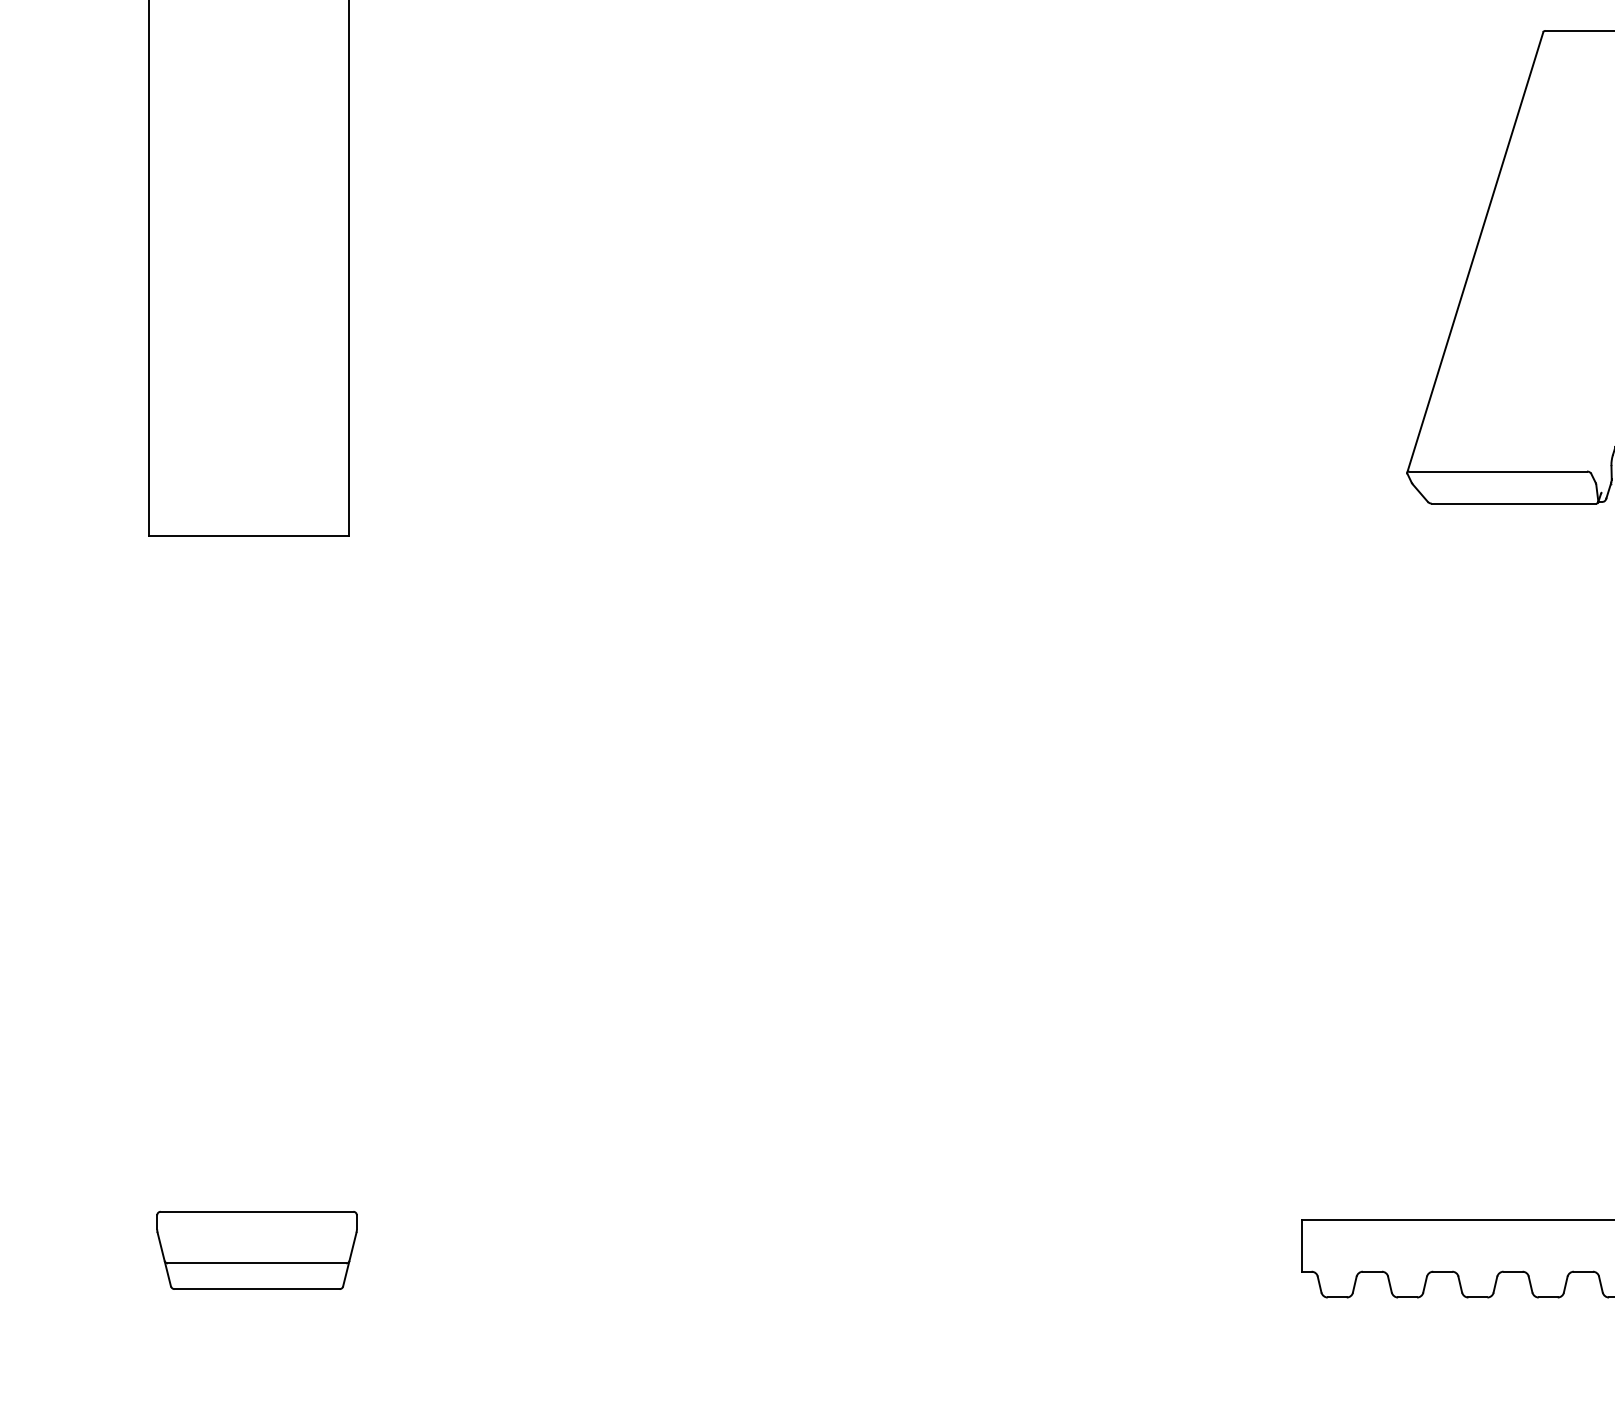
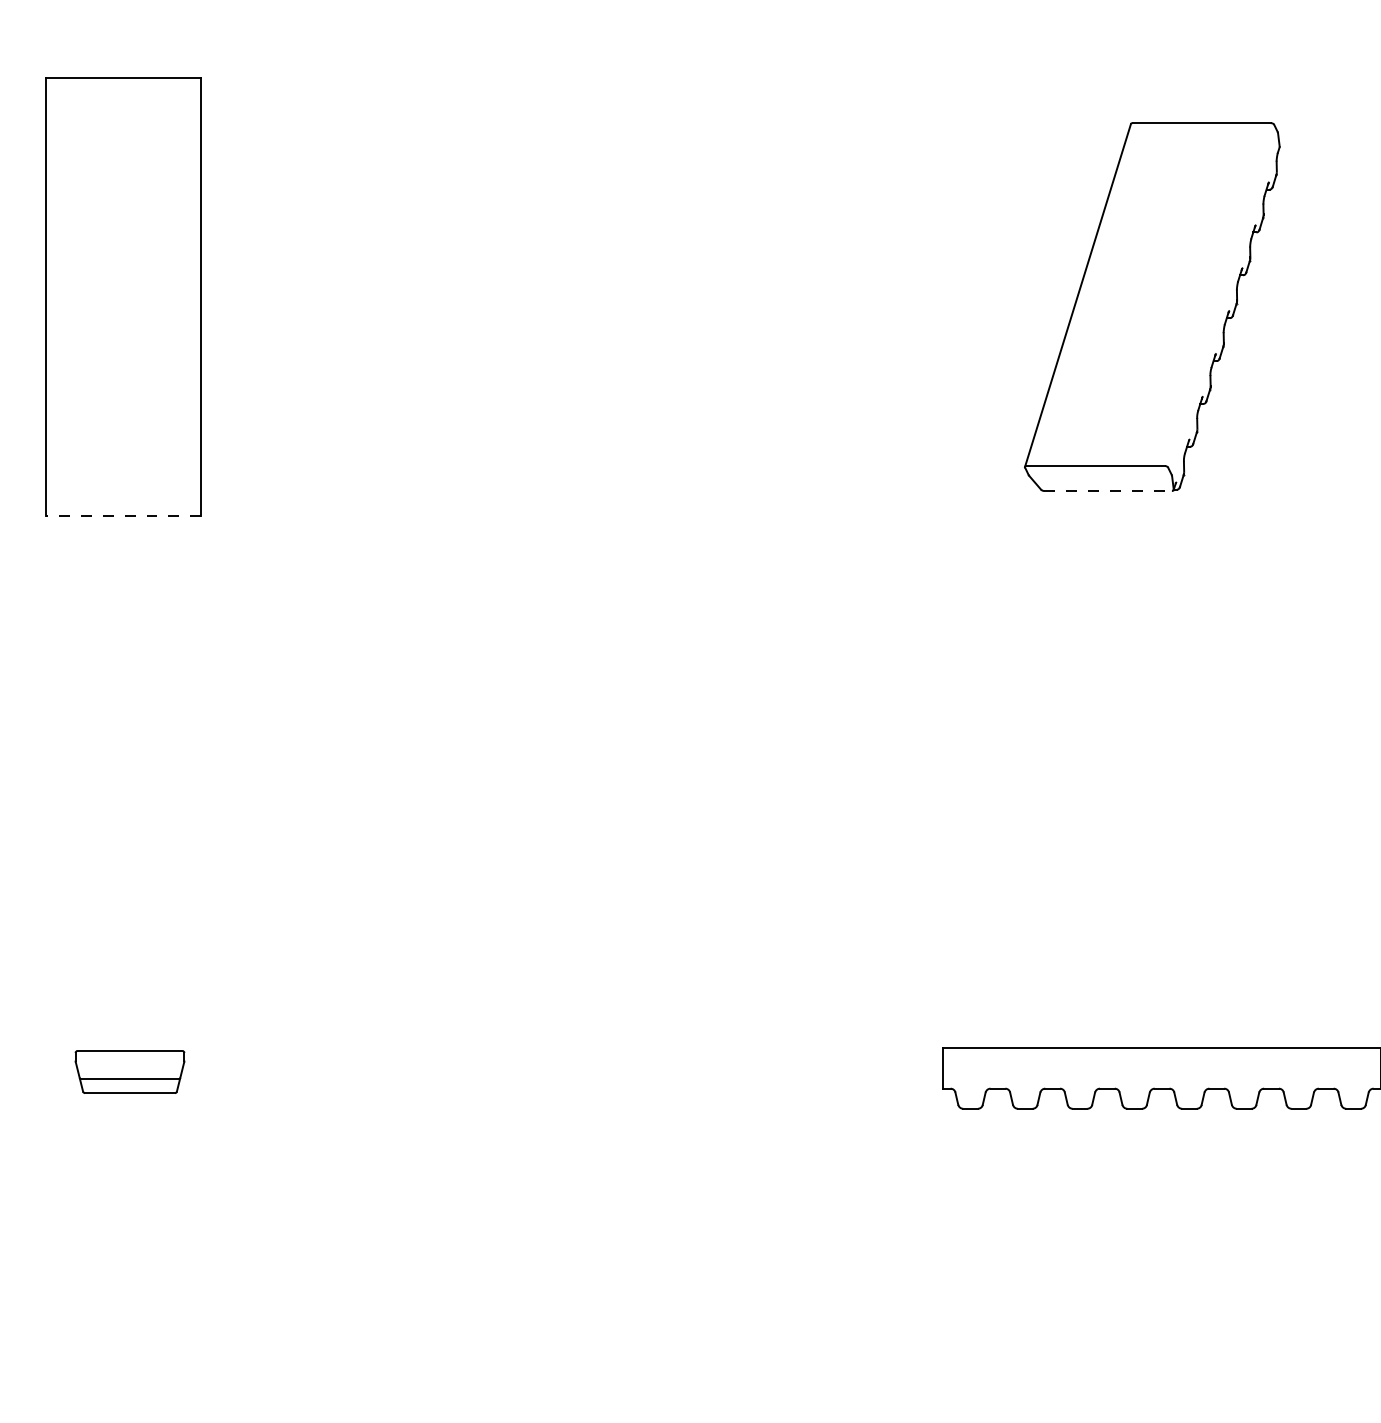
line: (1514, 504) -> (1108, 491), solid -> dashed
line: (248, 536) -> (123, 516), solid -> dashed
part: (256, 1249) -> (129, 1071), size x0.7

